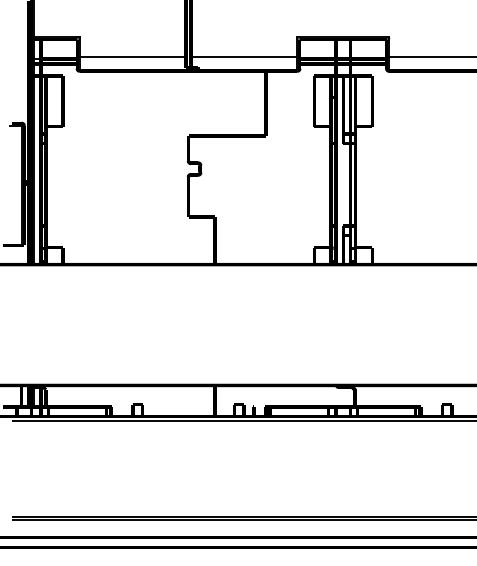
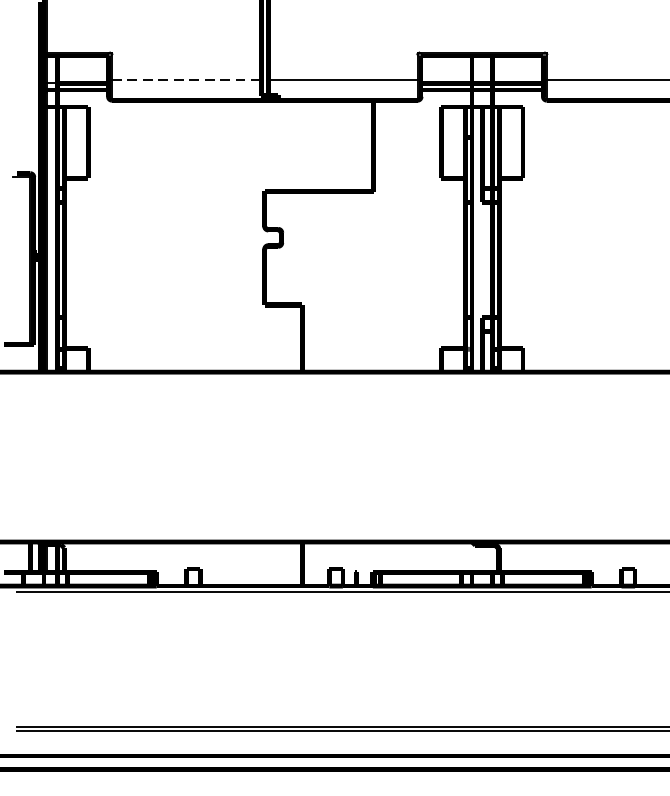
line: (133, 56) -> (187, 79), solid -> dashed

